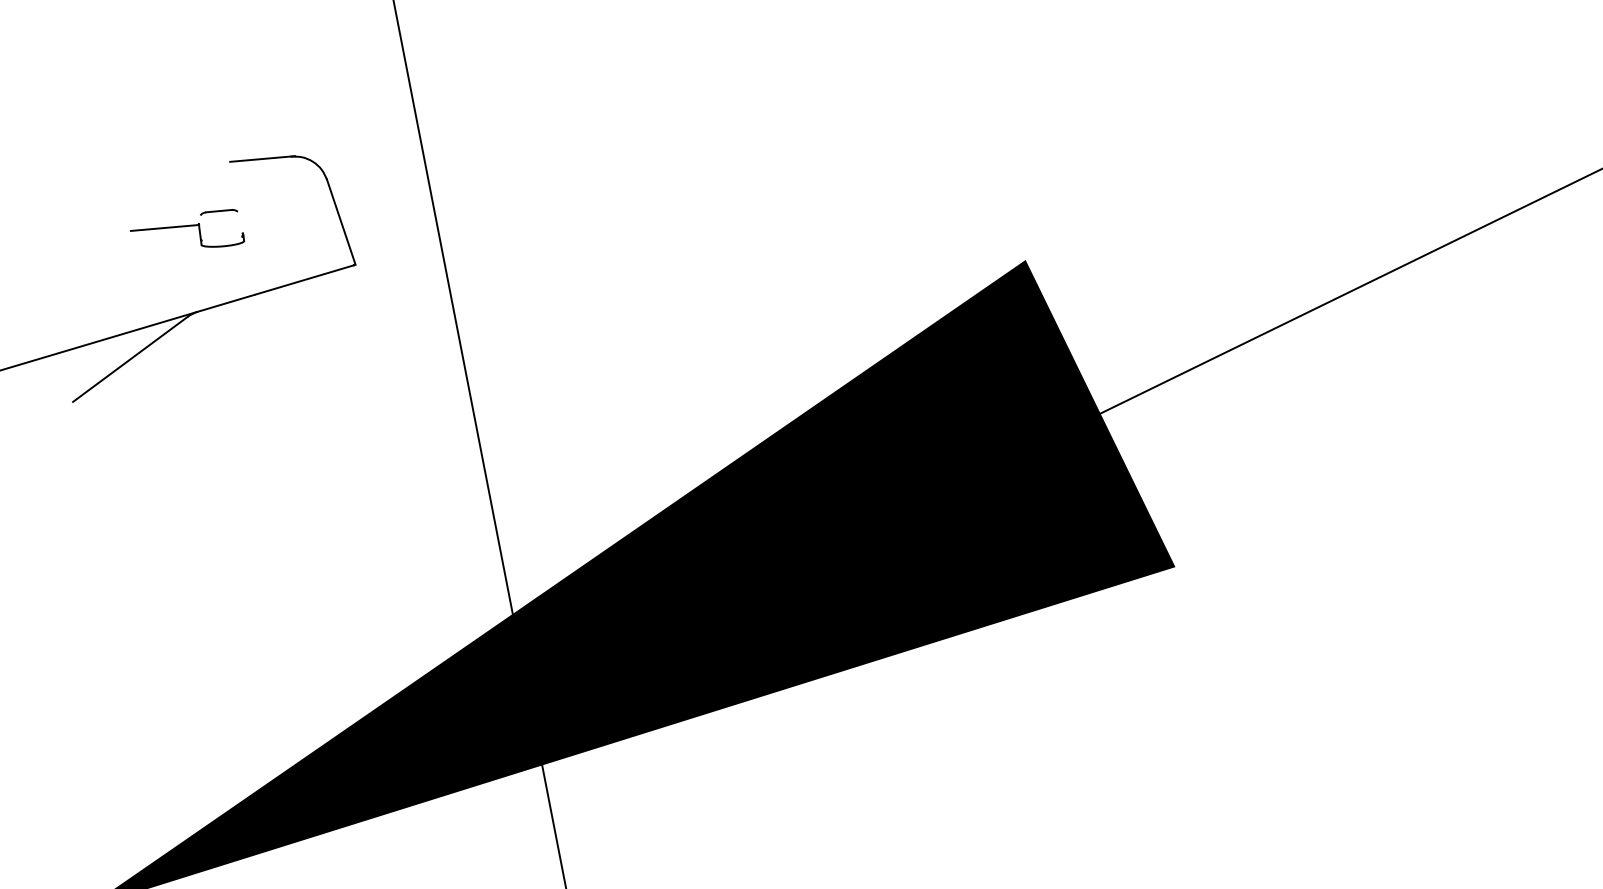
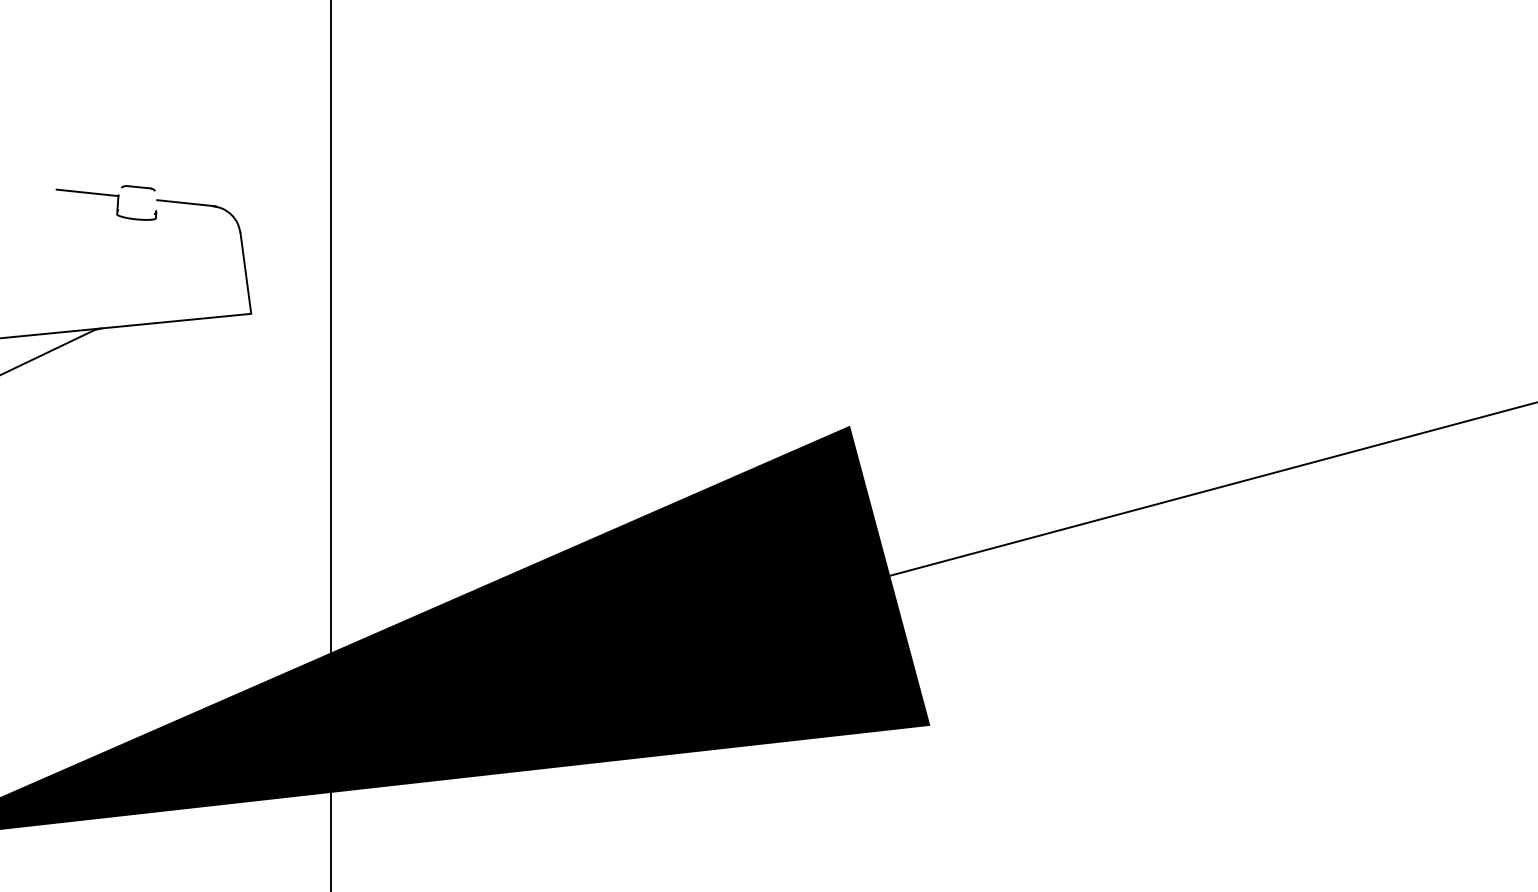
part: (189, 227) -> (109, 196), moved

